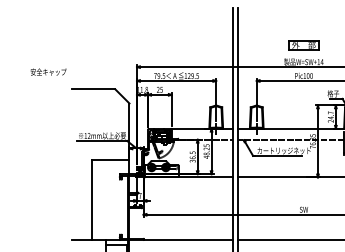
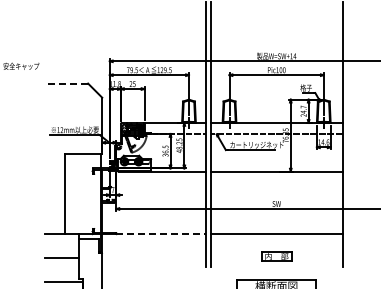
part: (303, 45) -> (276, 39), removed
line: (93, 89) -> (66, 83), solid -> dashed
line: (188, 240) -> (161, 234), solid -> dashed

